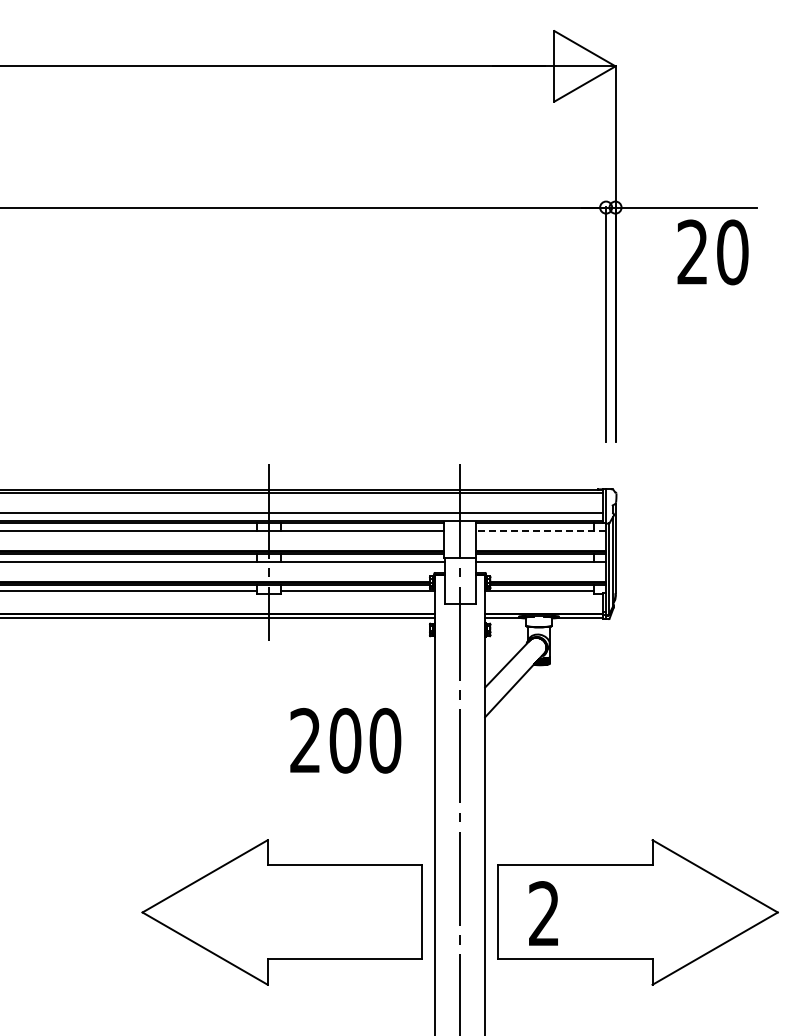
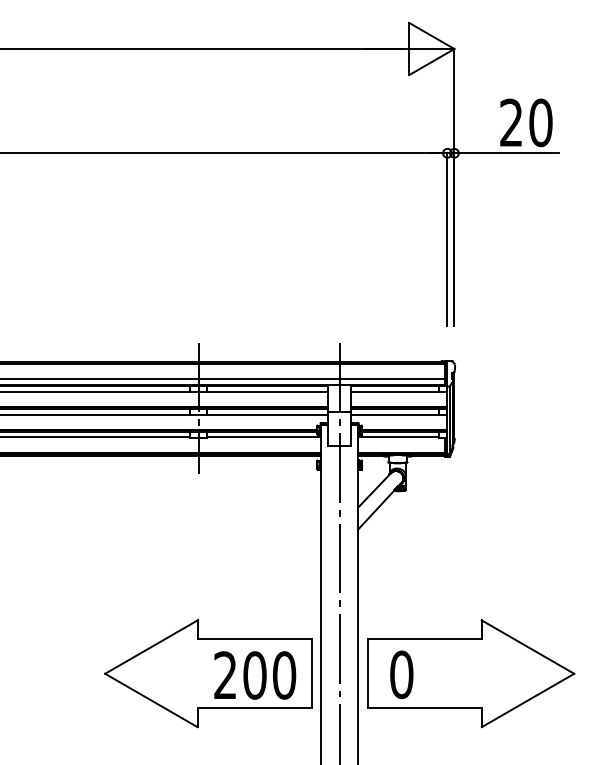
text: (712, 252) -> (526, 122), moved
line: (540, 531) -> (399, 392), dashed -> solid
text: (345, 740) -> (255, 675), moved
text: (544, 913) -> (401, 674), 2 -> 0

